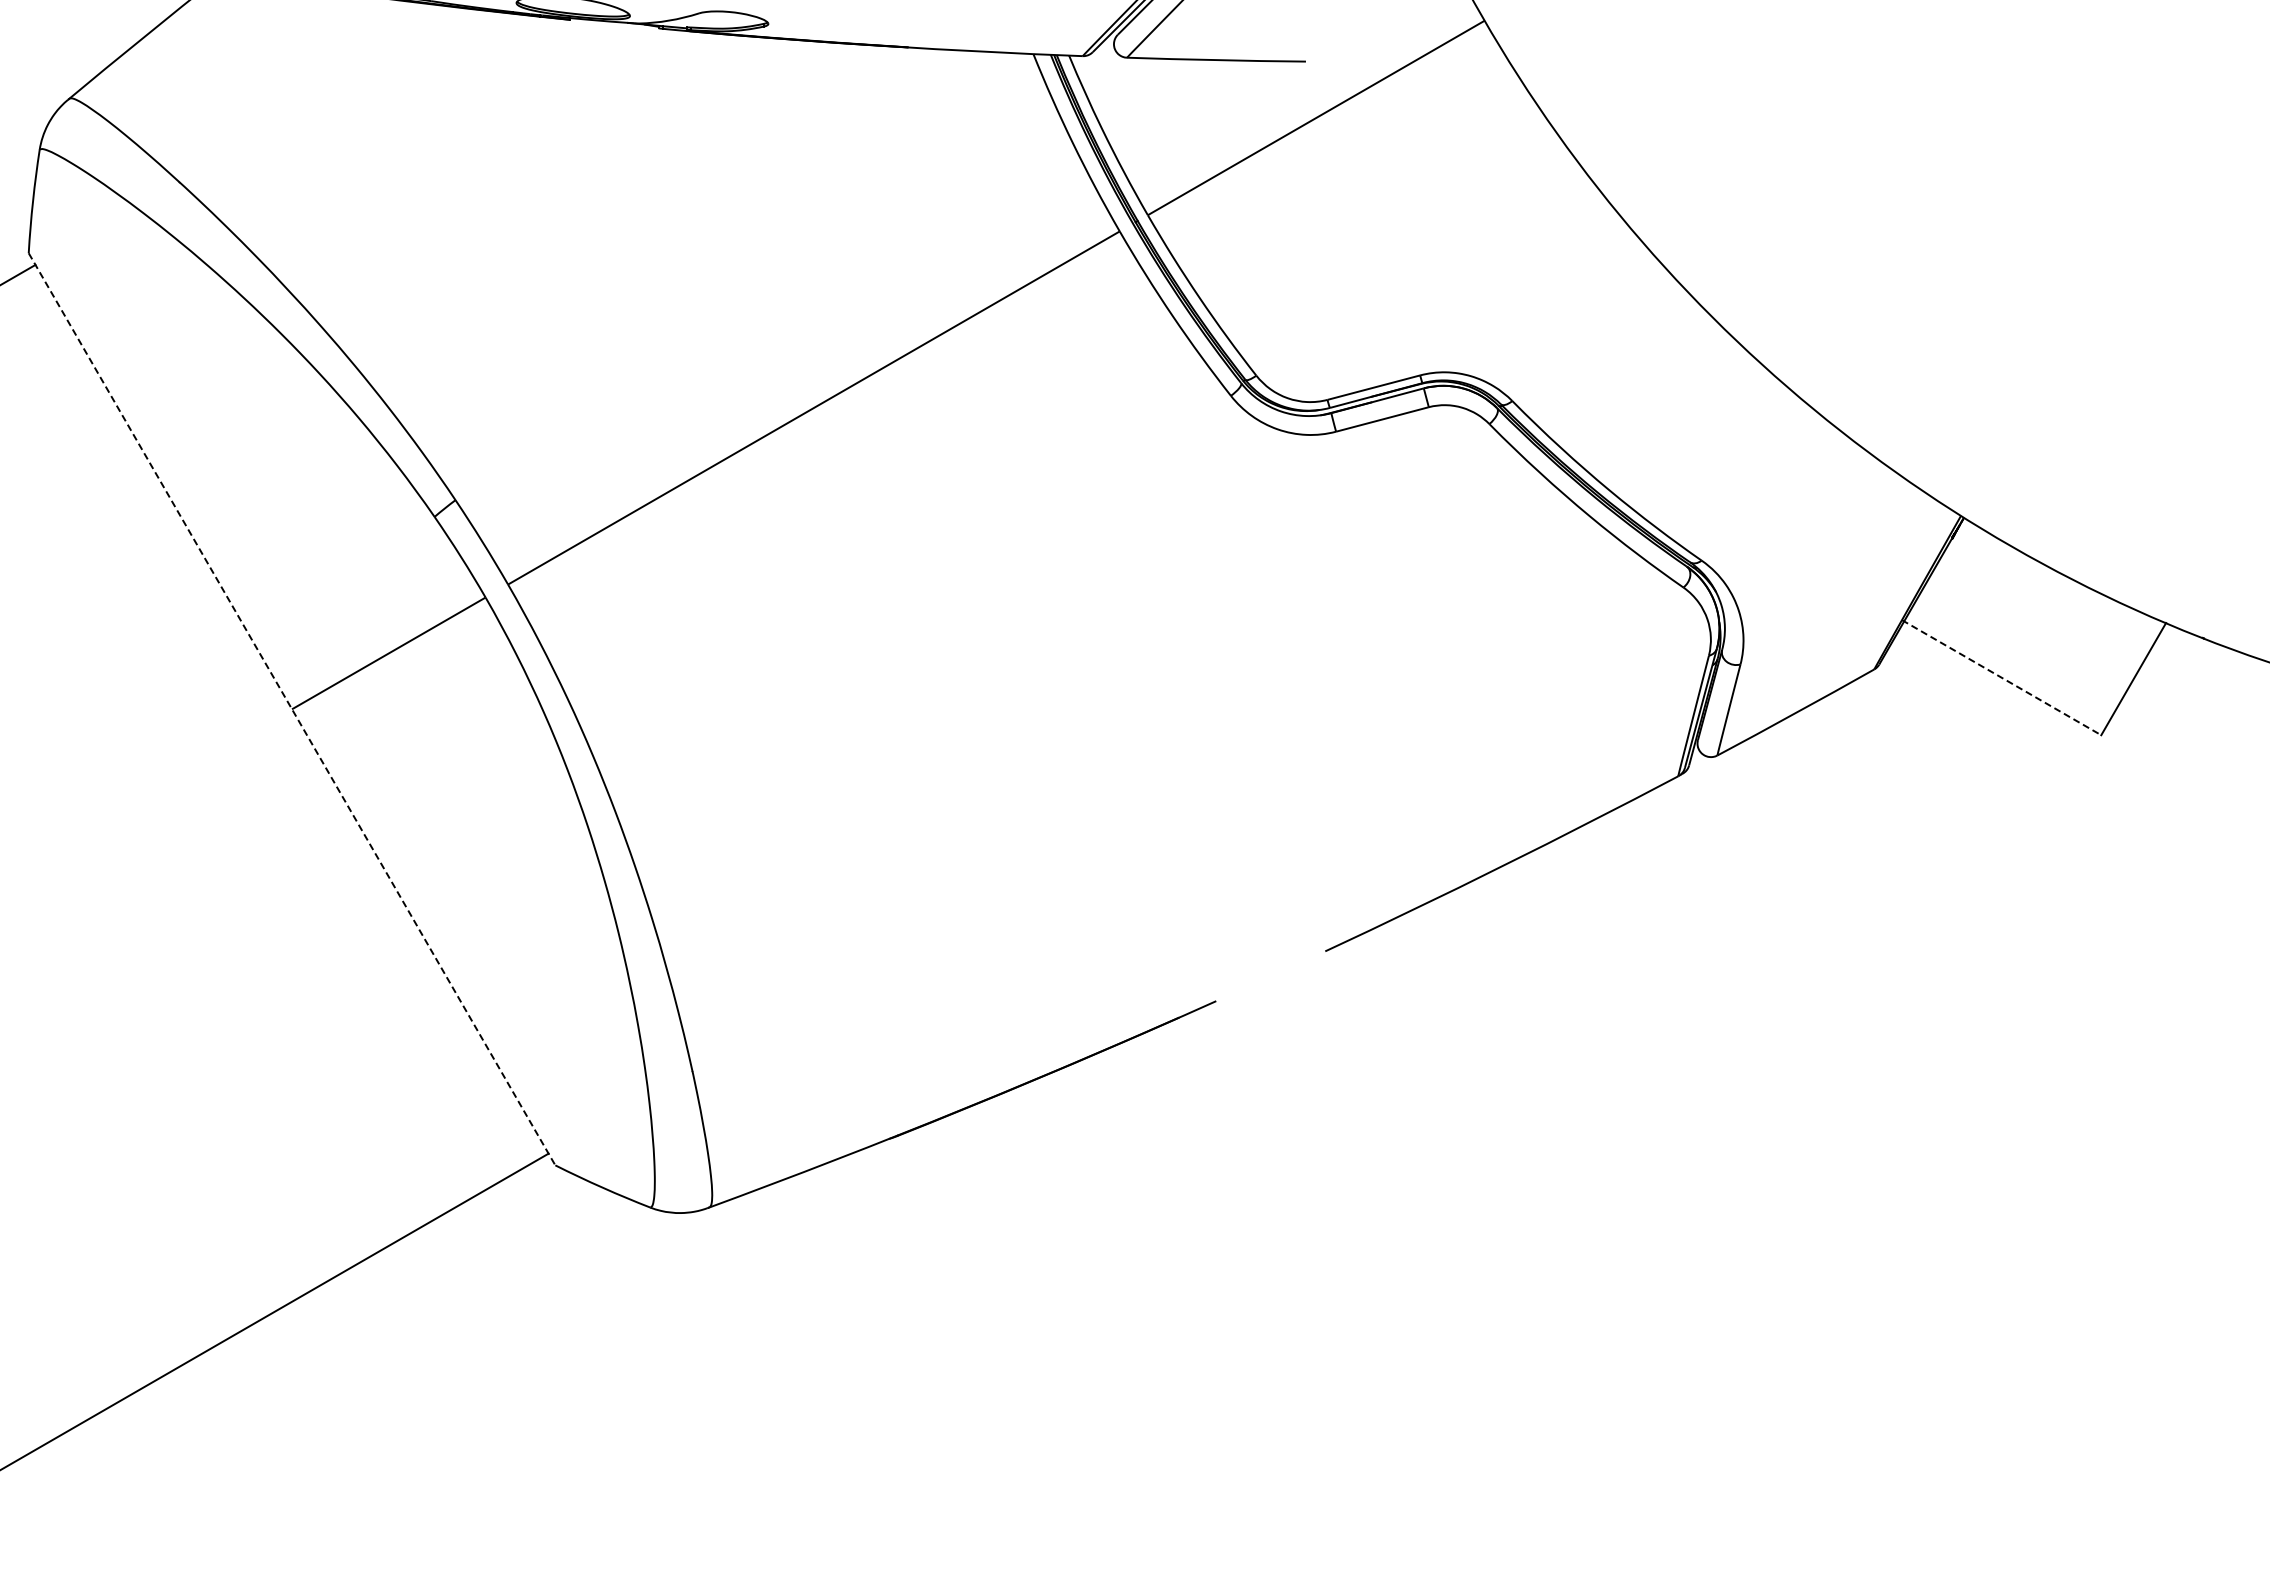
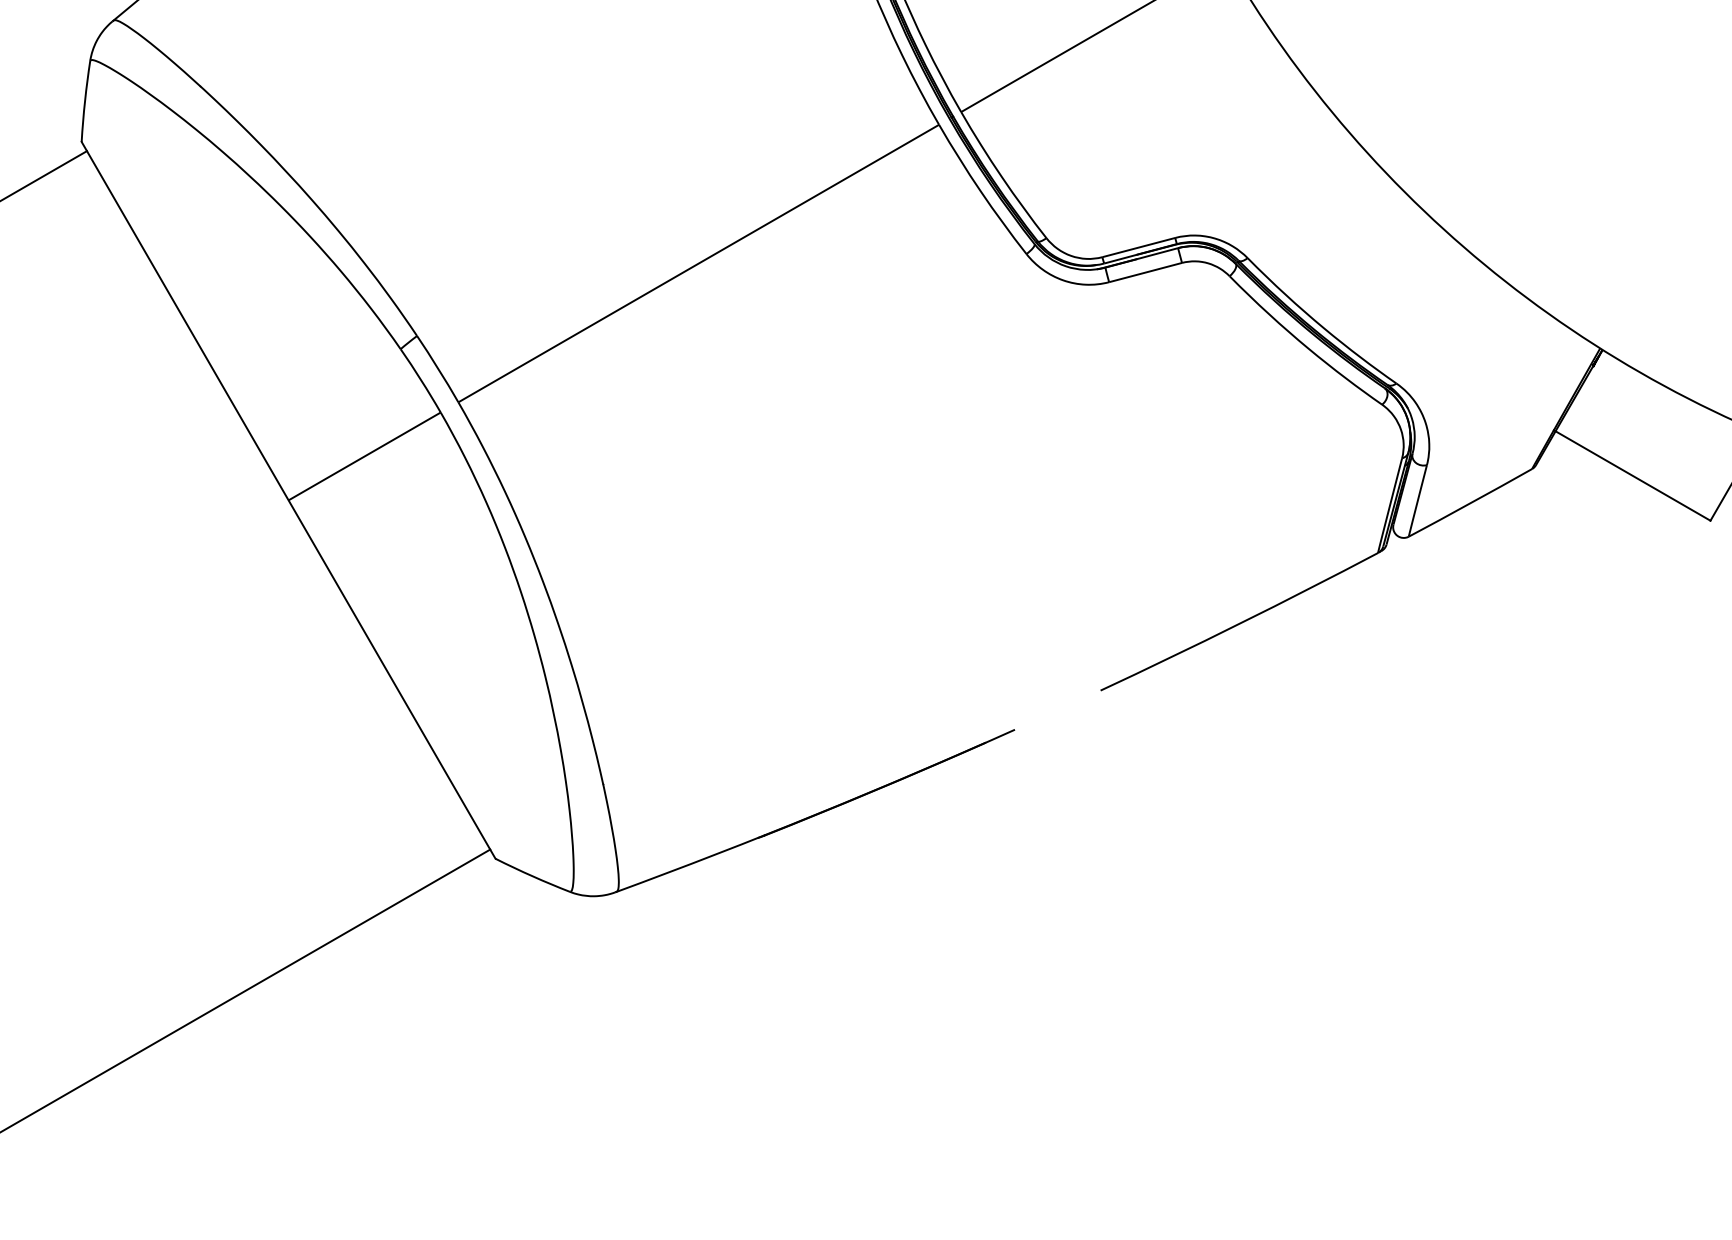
line: (2002, 677) -> (1632, 475), dashed -> solid
line: (292, 709) -> (288, 500), dashed -> solid

